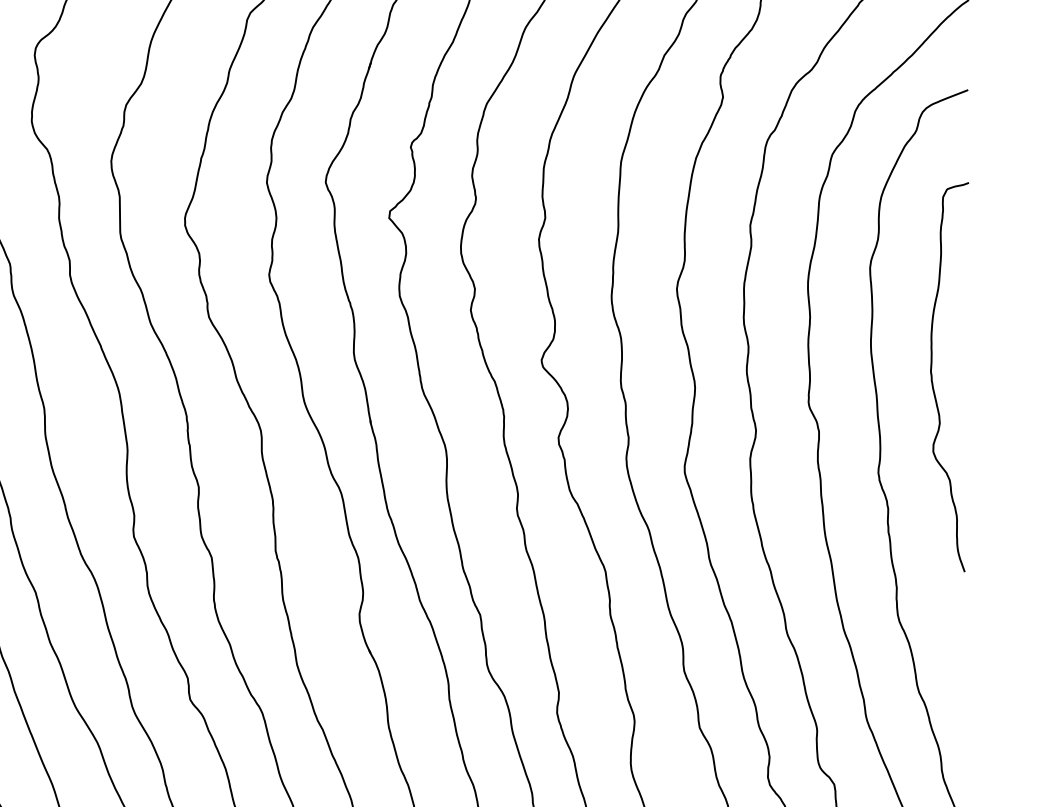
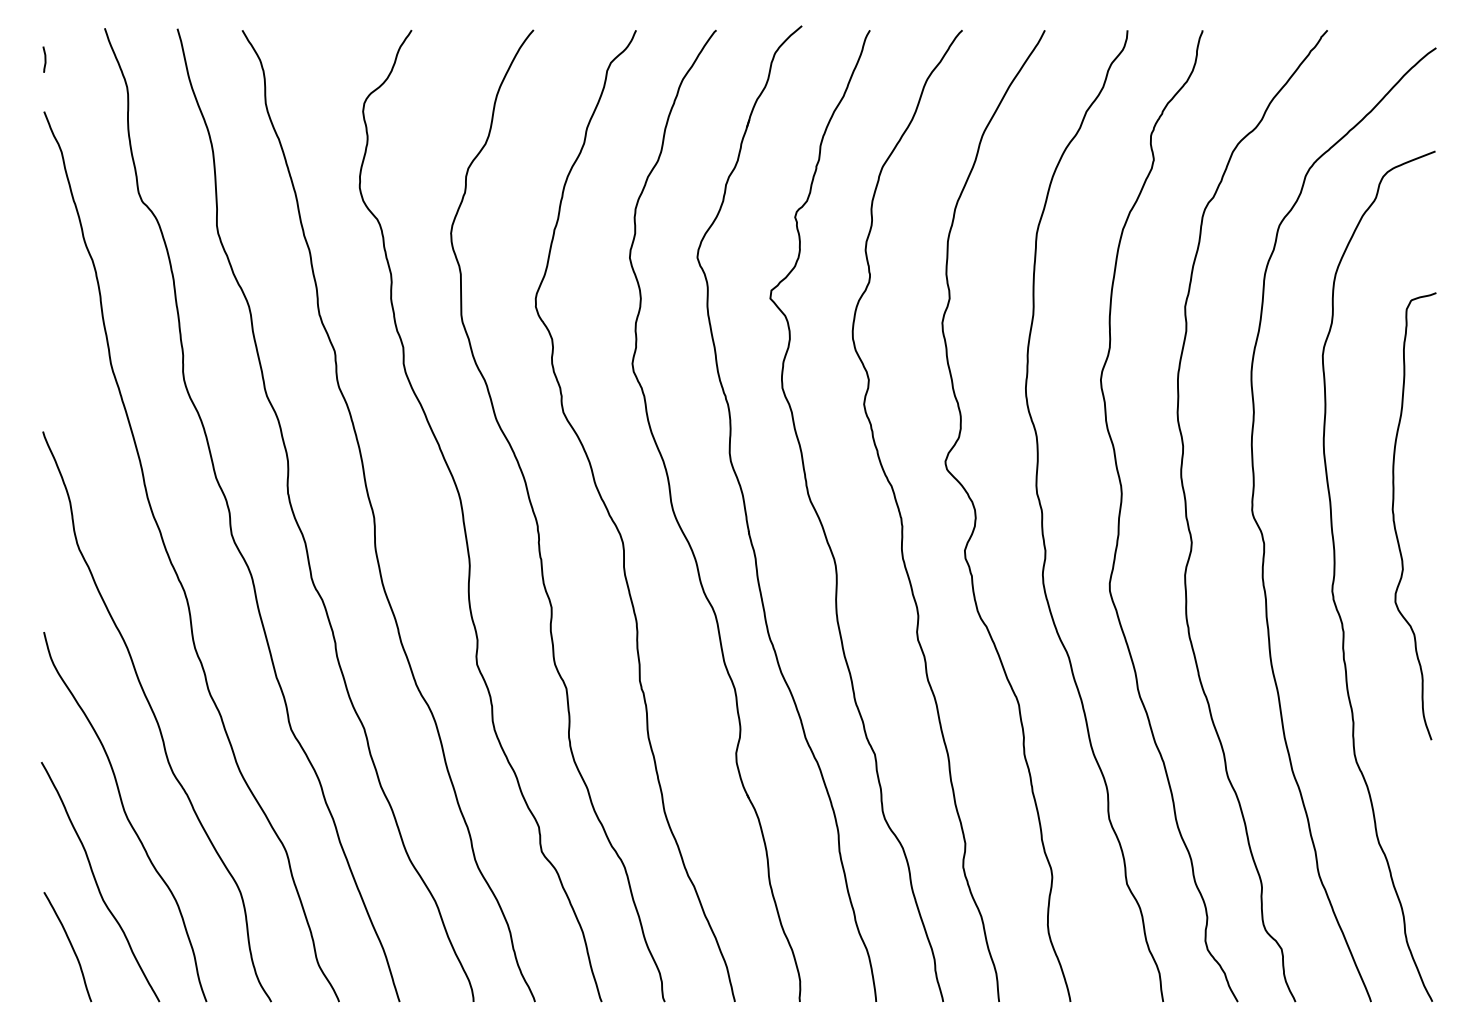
curve: (932, 377) -> (1394, 516), moved

